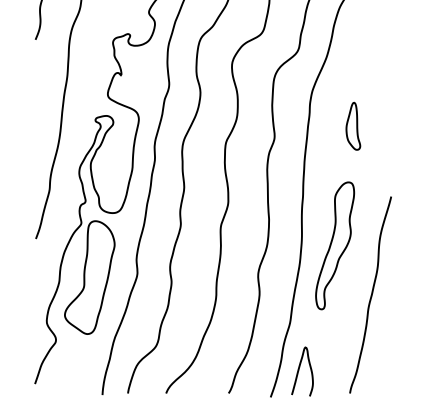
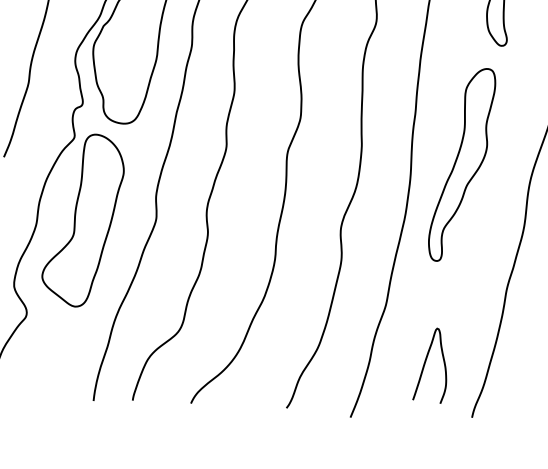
part: (335, 245) -> (462, 164), moved
curve: (299, 370) -> (426, 363), moved

